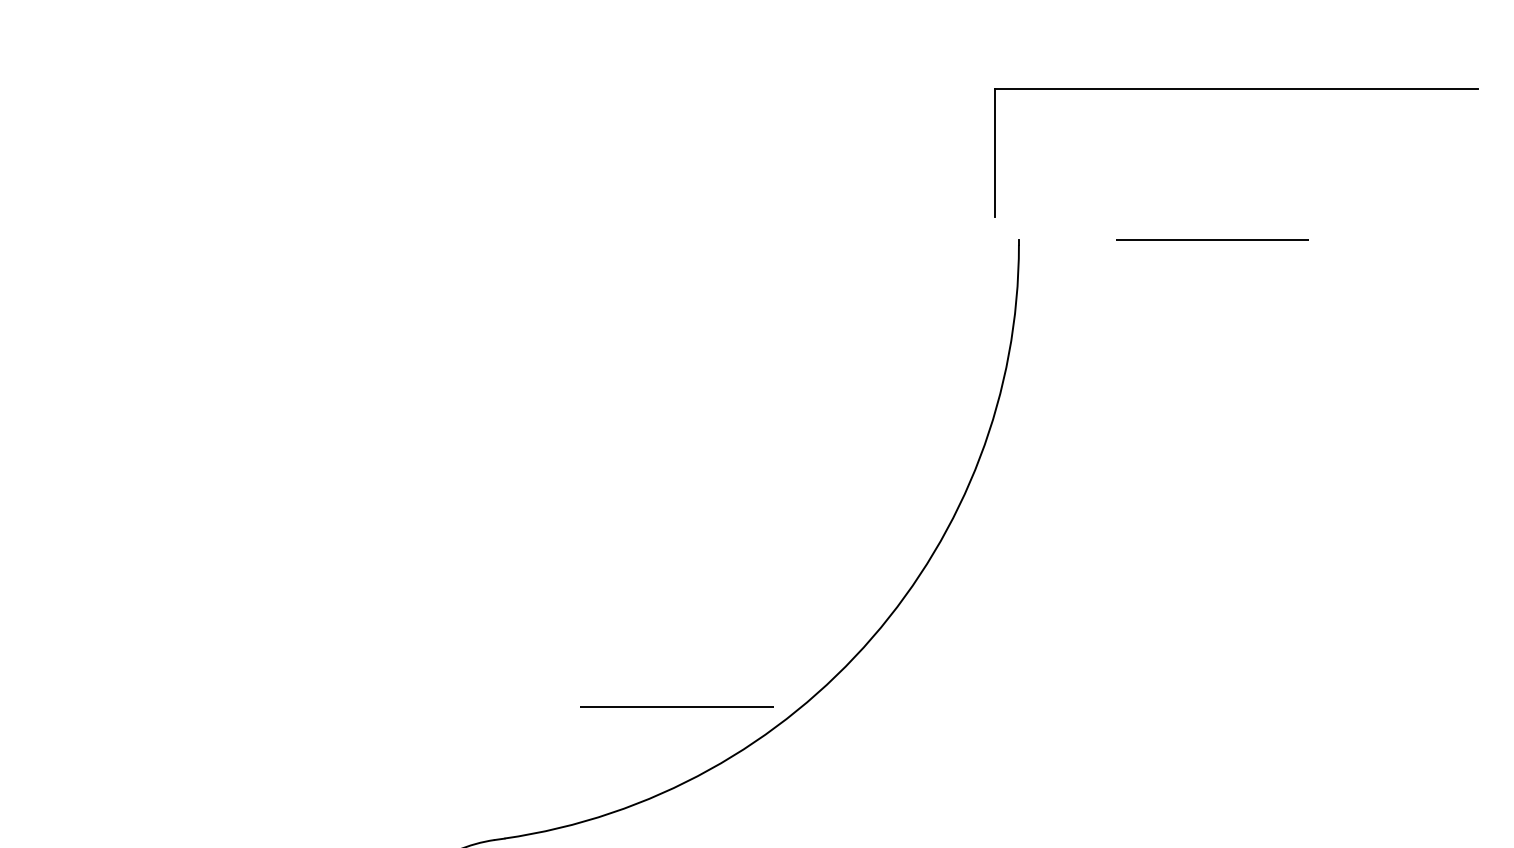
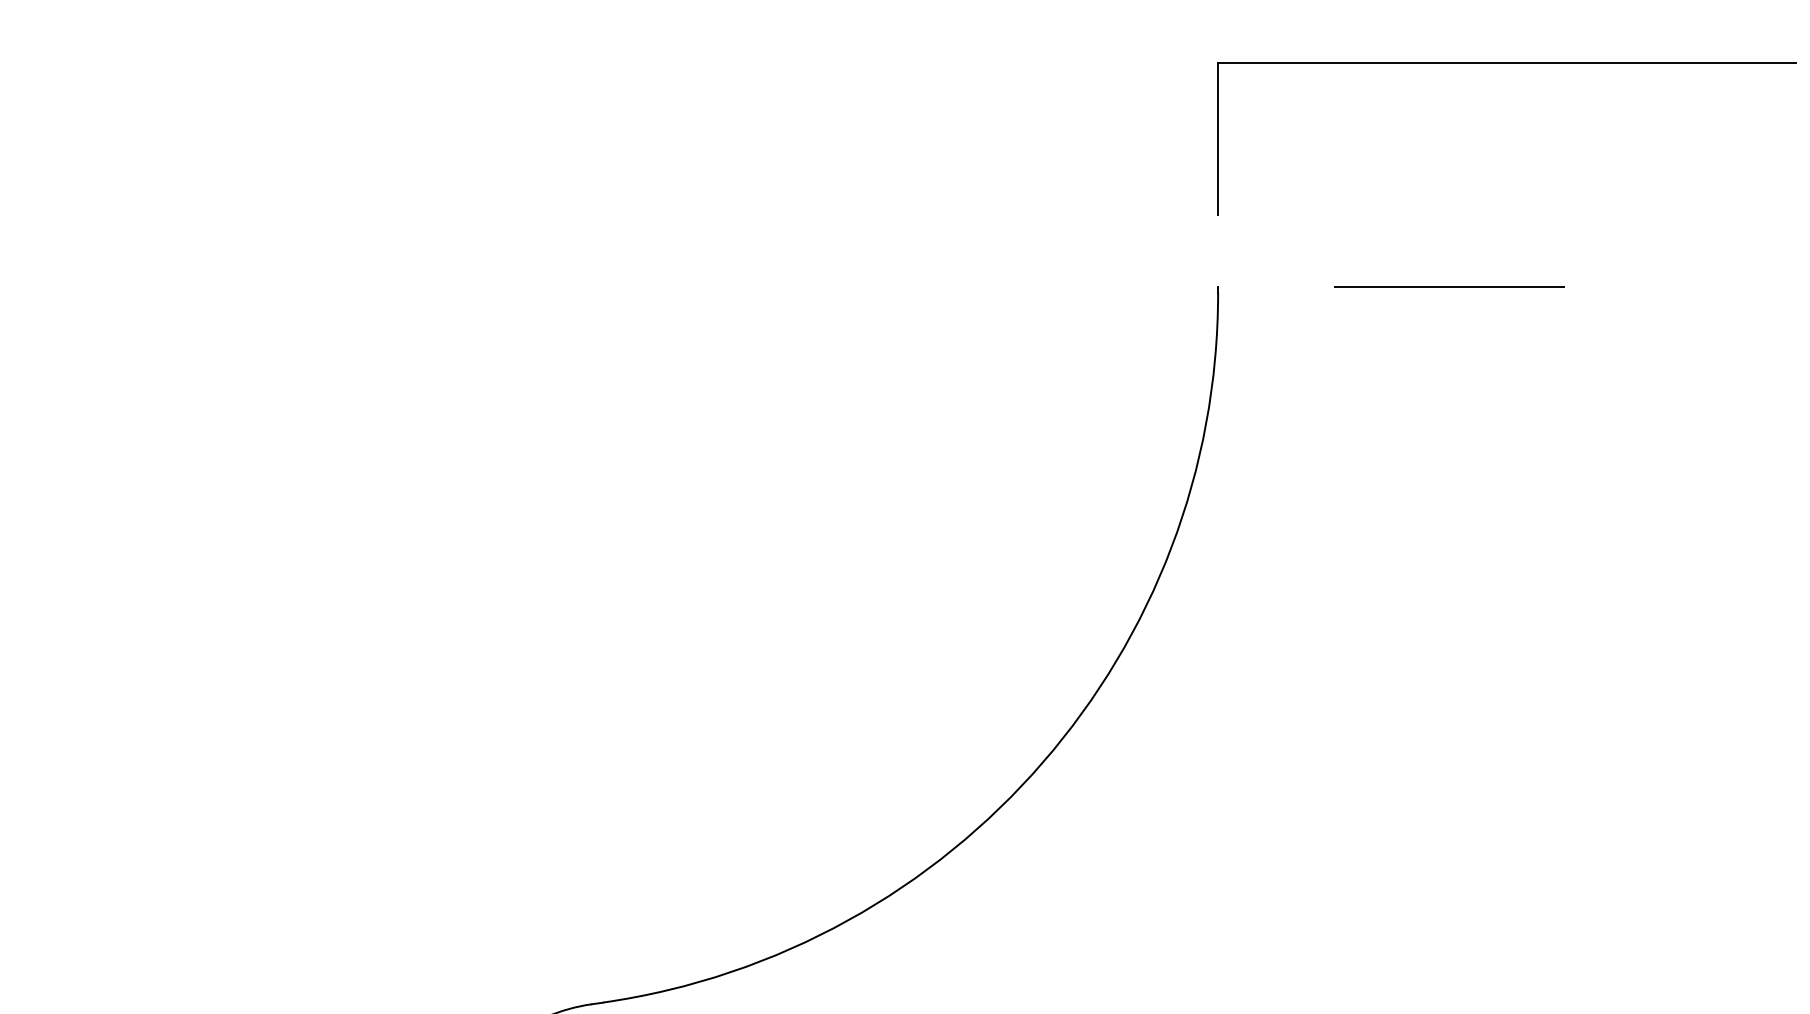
part: (1235, 89) -> (1506, 63), moved
line: (677, 706) -> (809, 844), removed

